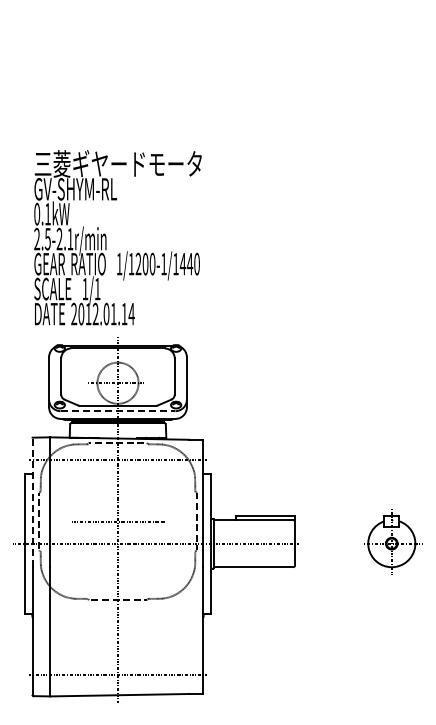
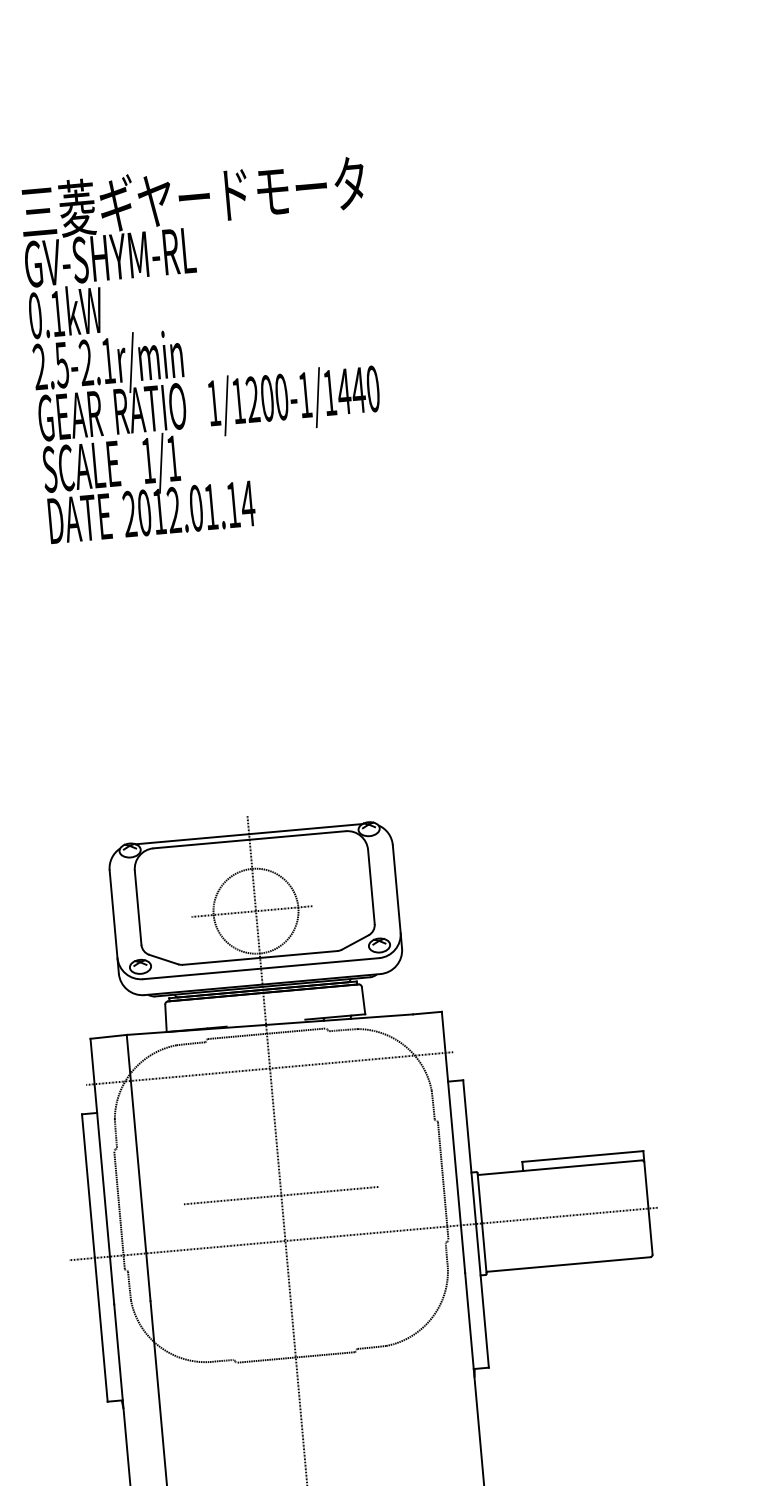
text: (117, 237) -> (204, 348), moved
line: (118, 411) -> (262, 969), dashed -> solid
line: (32, 502) -> (102, 1172), dashed -> solid

